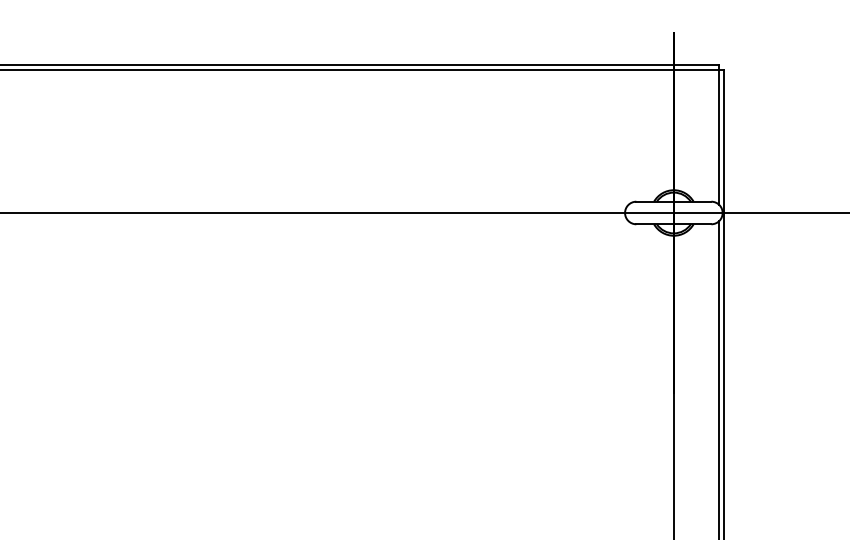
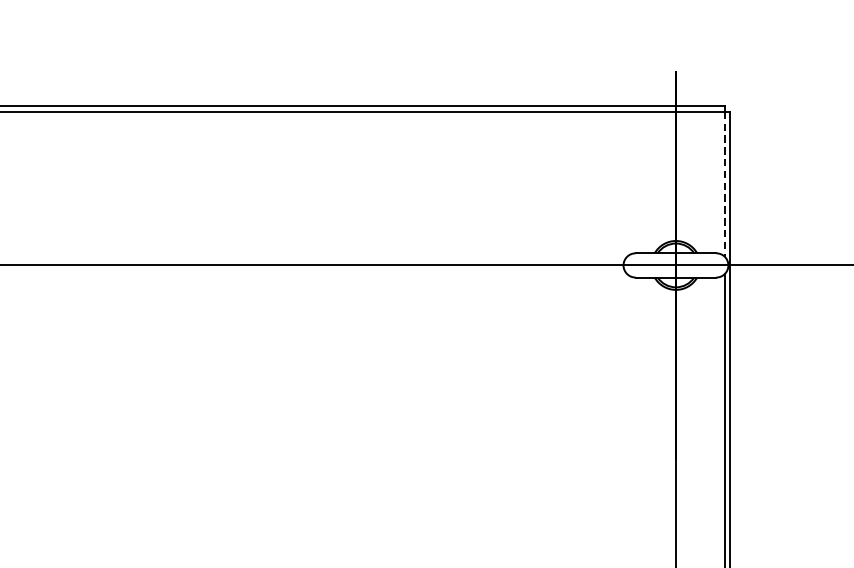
line: (719, 137) -> (725, 184), solid -> dashed

